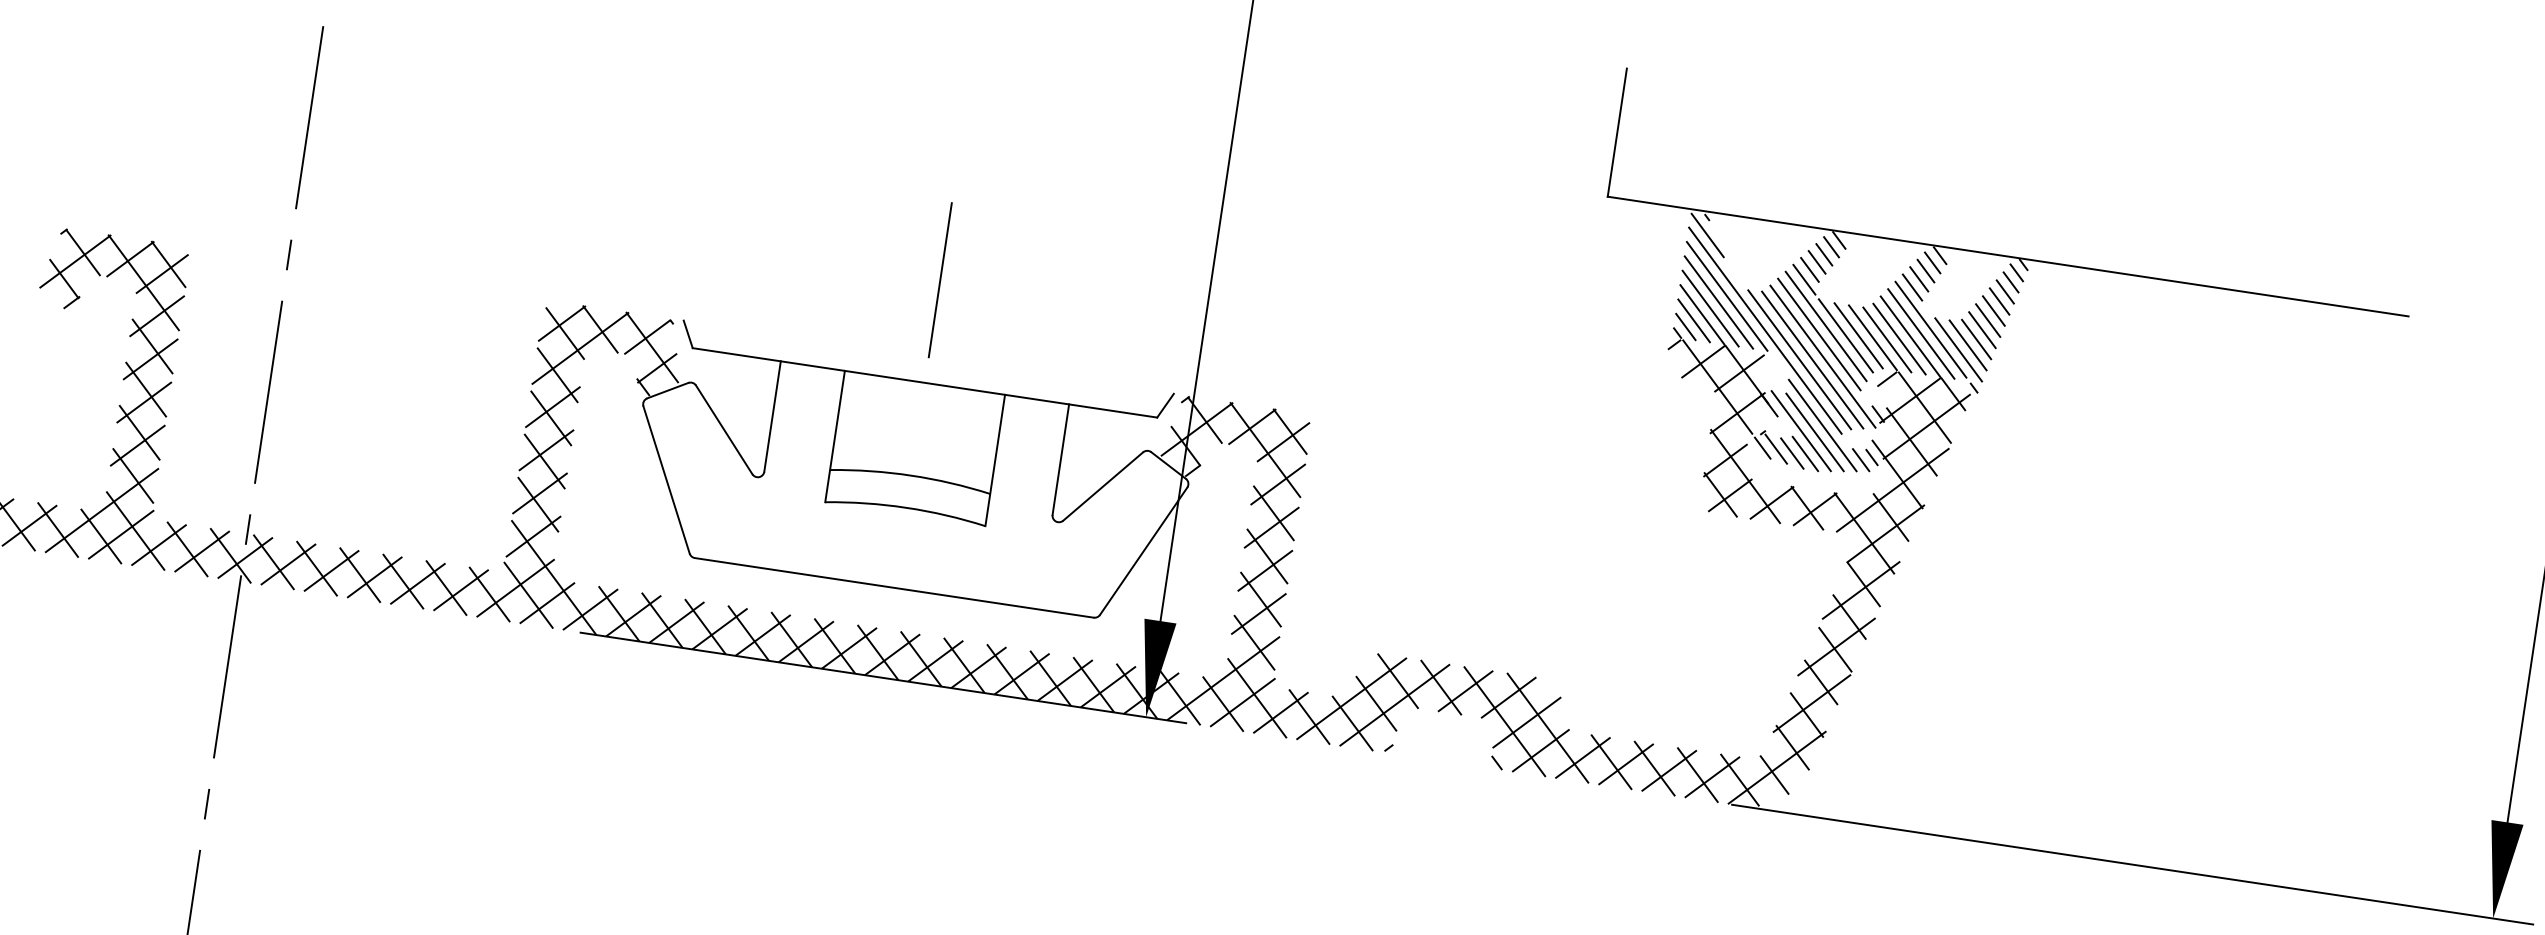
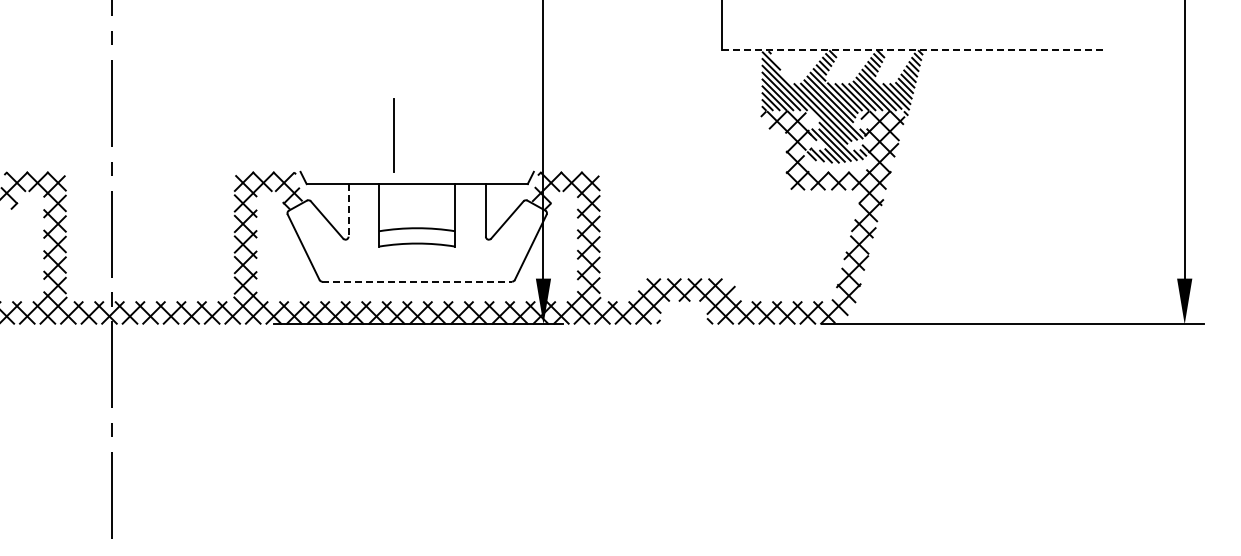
line: (2007, 255) -> (912, 49), solid -> dashed
line: (938, 280) -> (393, 135), moved
line: (772, 416) -> (348, 210), solid -> dashed
line: (894, 587) -> (417, 281), solid -> dashed

